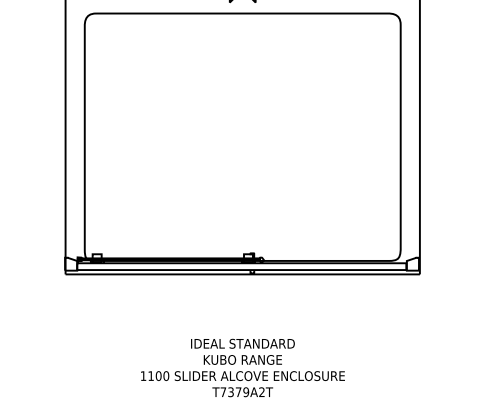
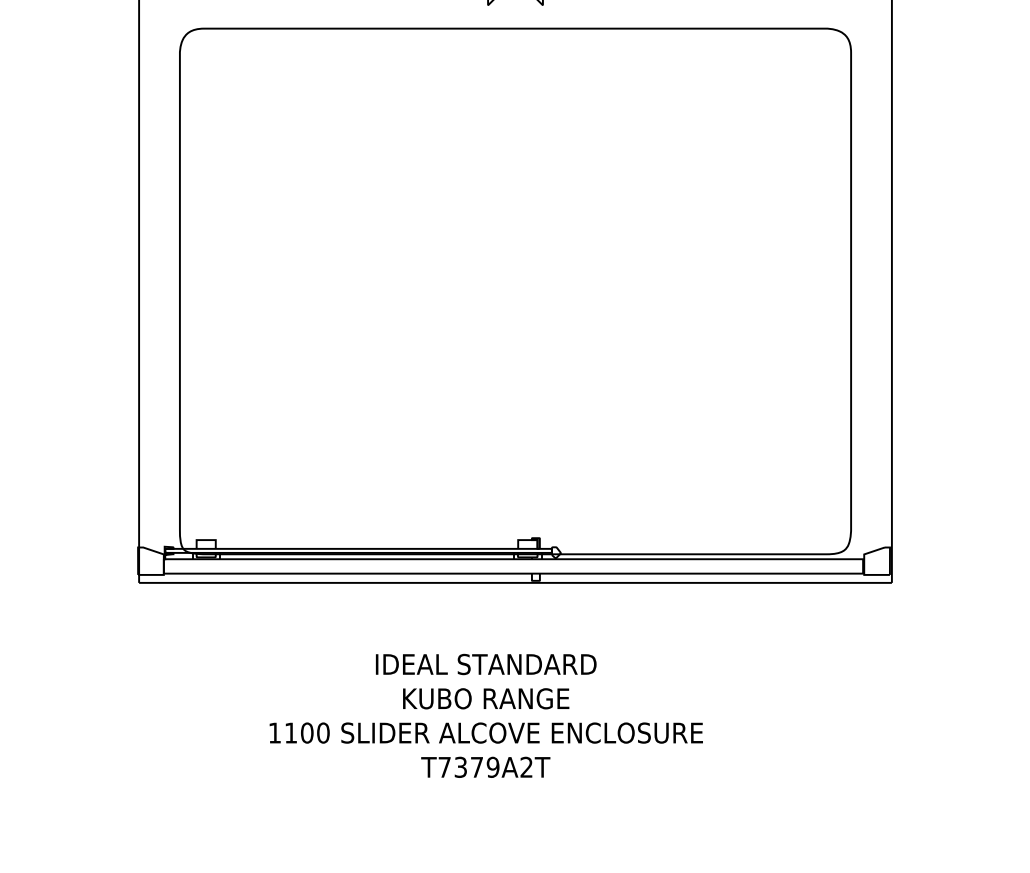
text: (242, 367) -> (485, 714), moved

